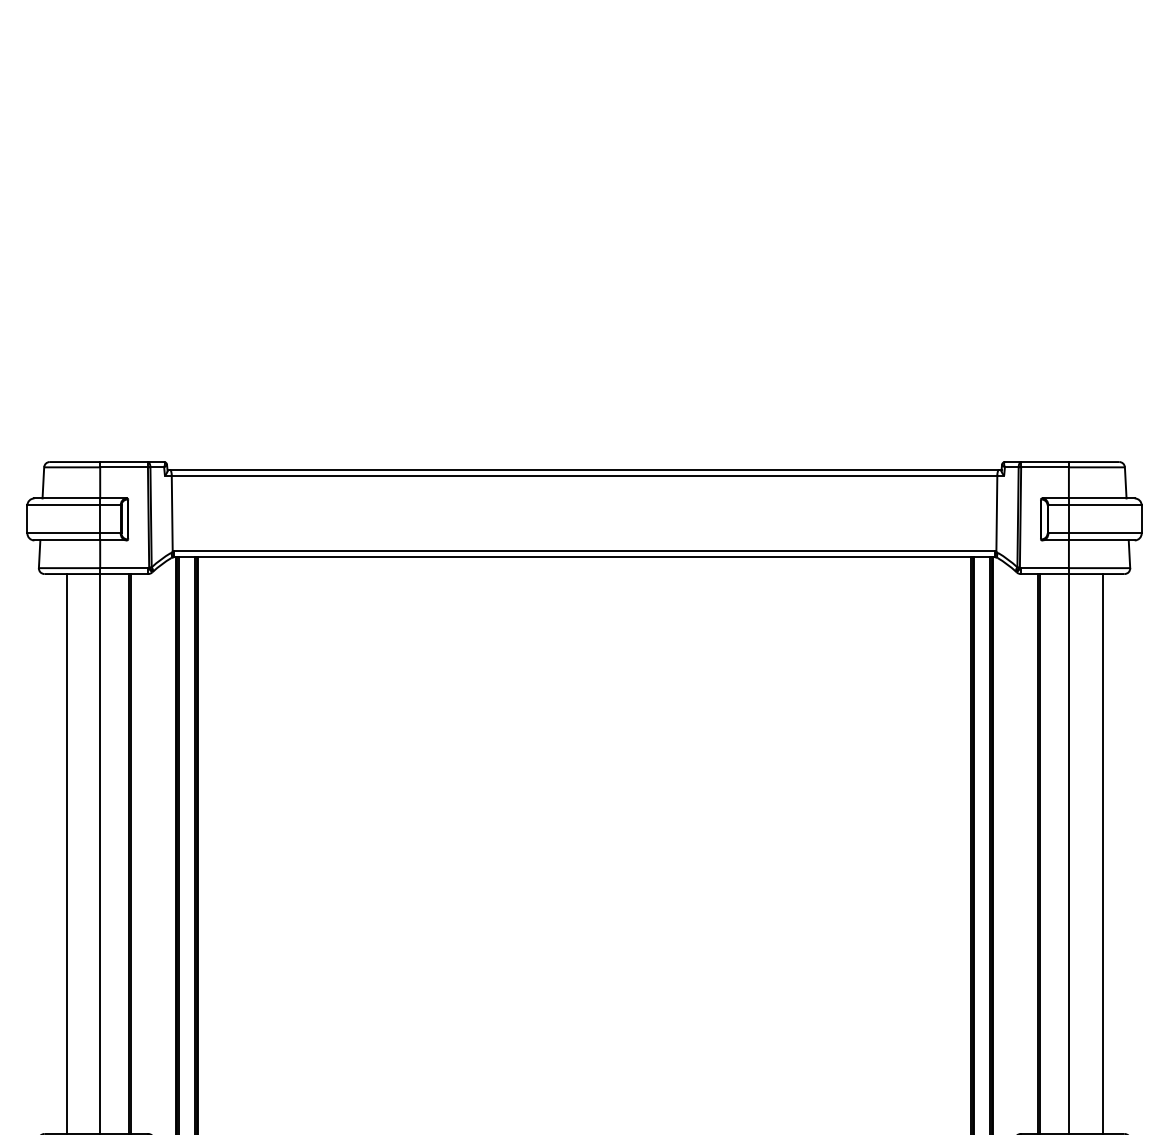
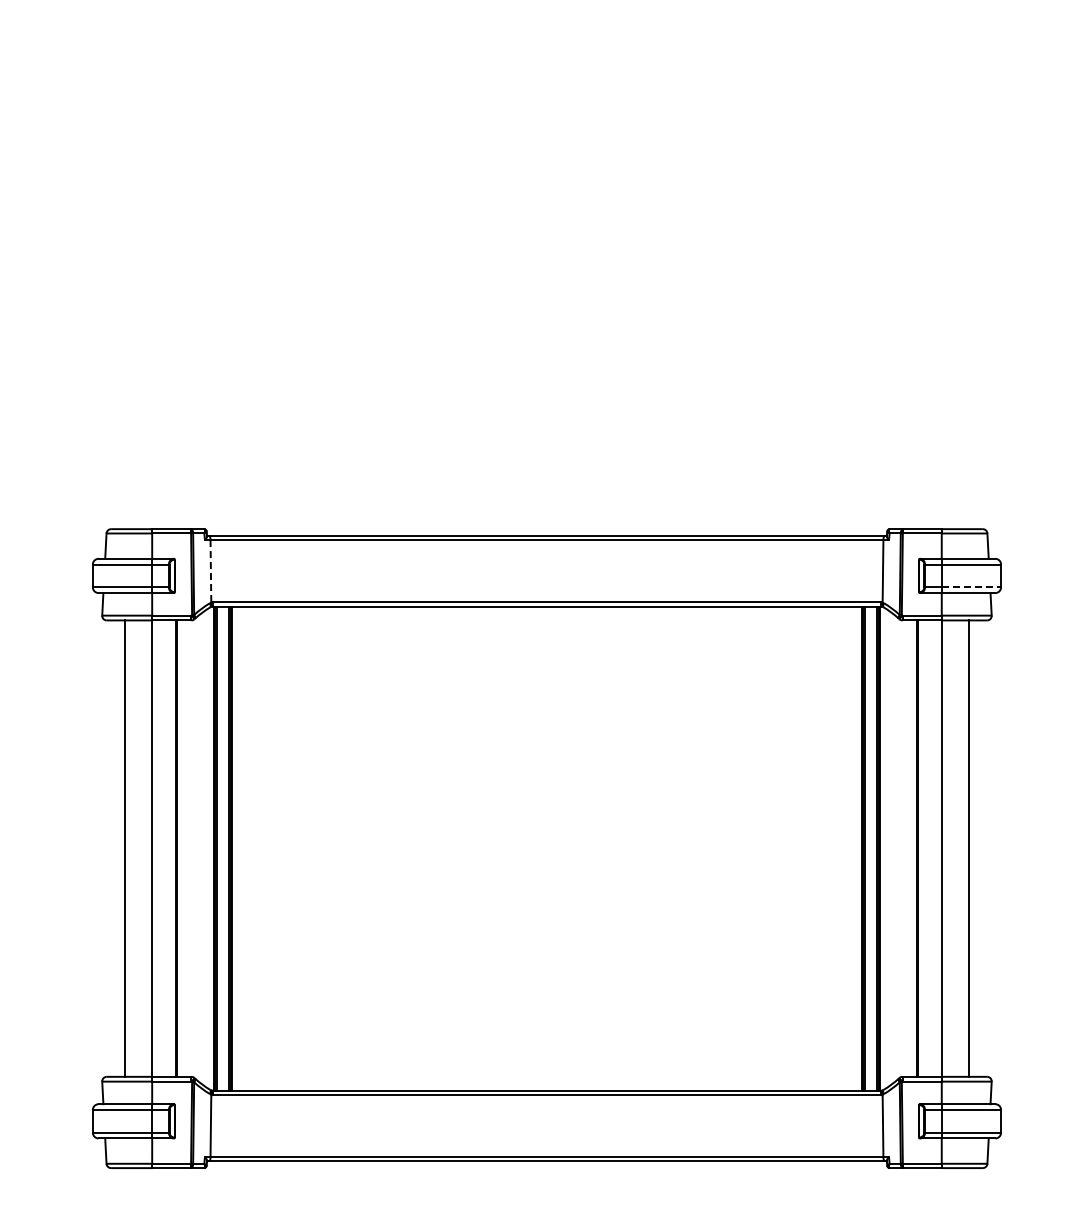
line: (171, 513) -> (210, 571), solid -> dashed
line: (1105, 533) -> (971, 587), solid -> dashed

